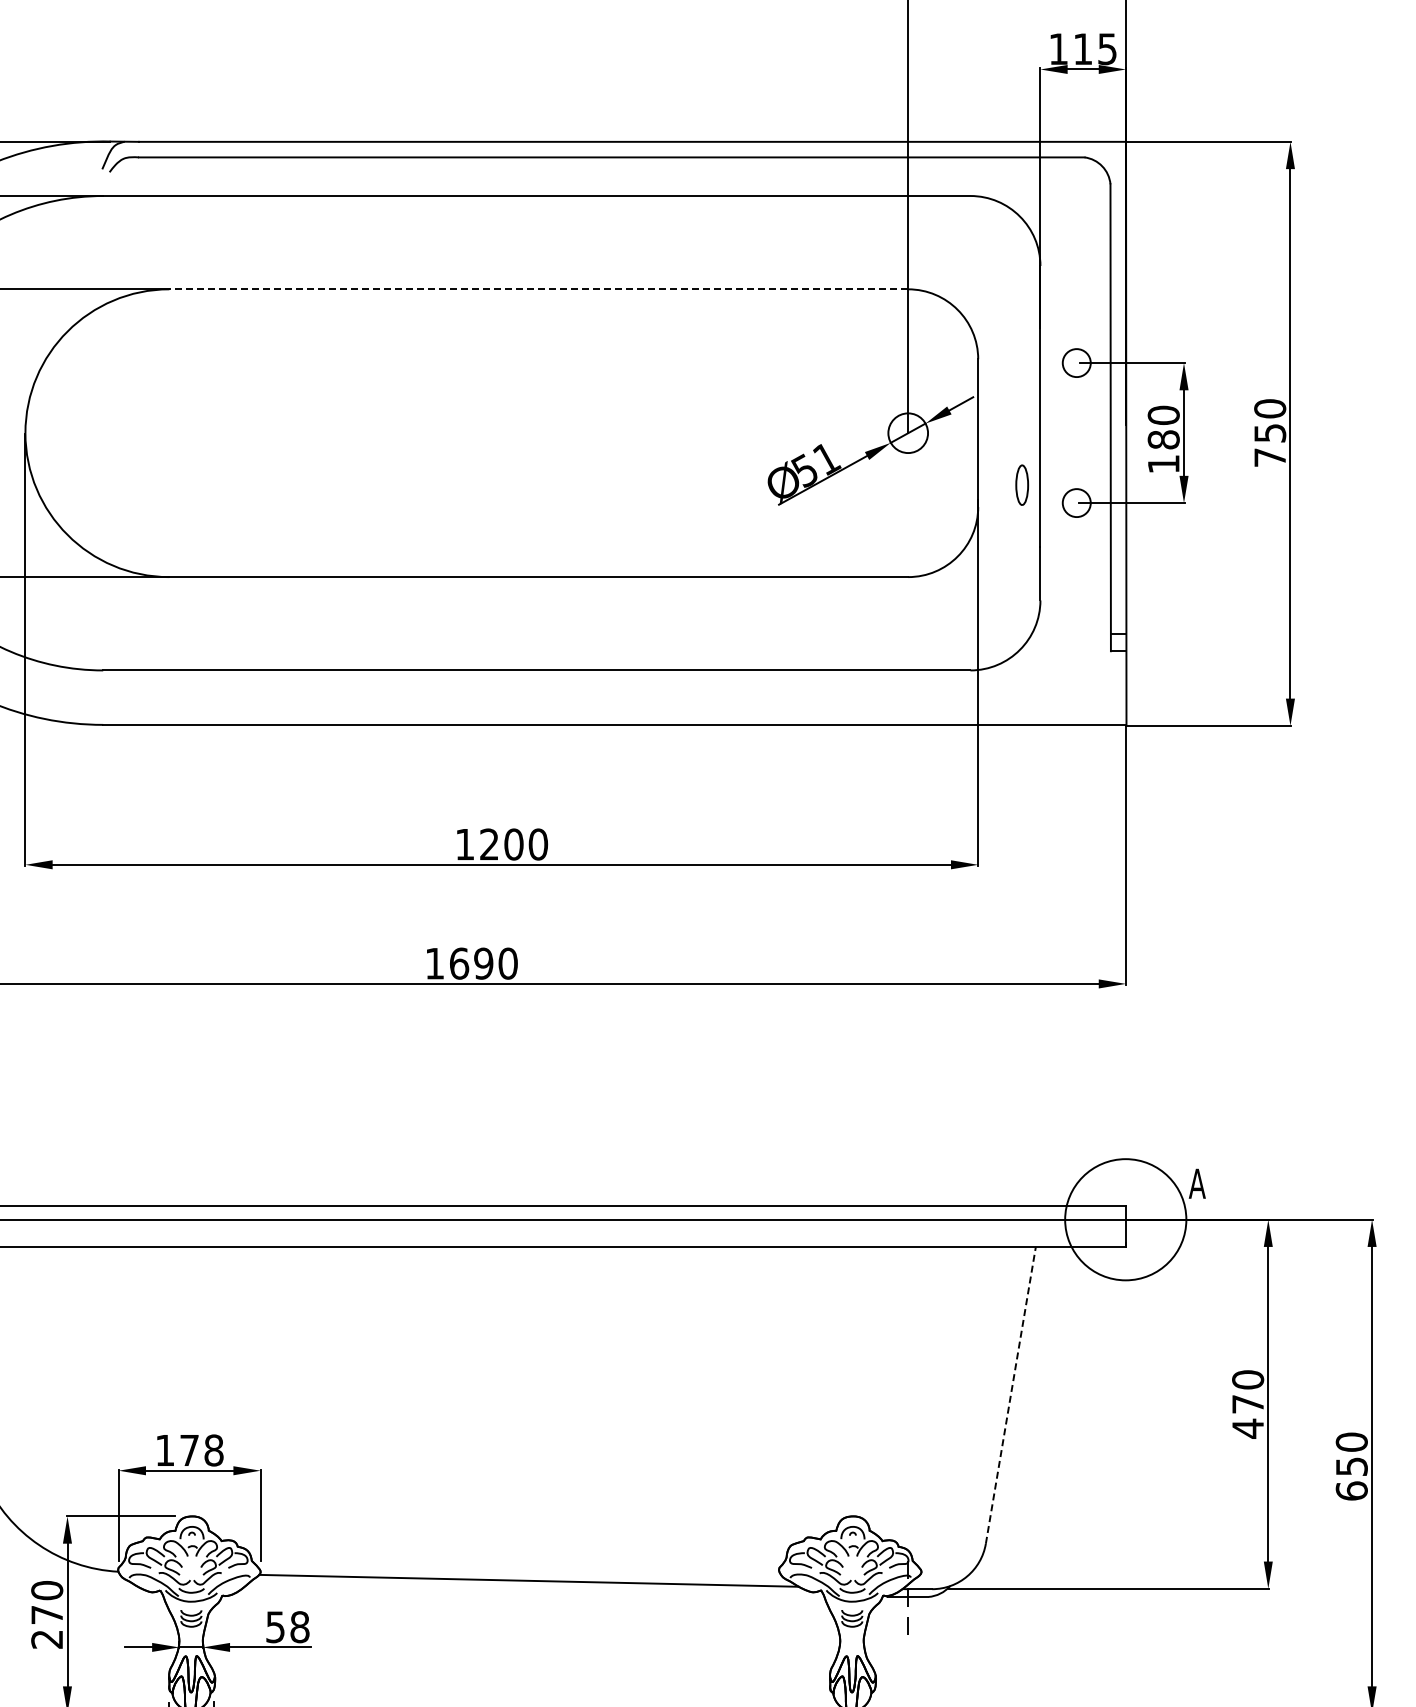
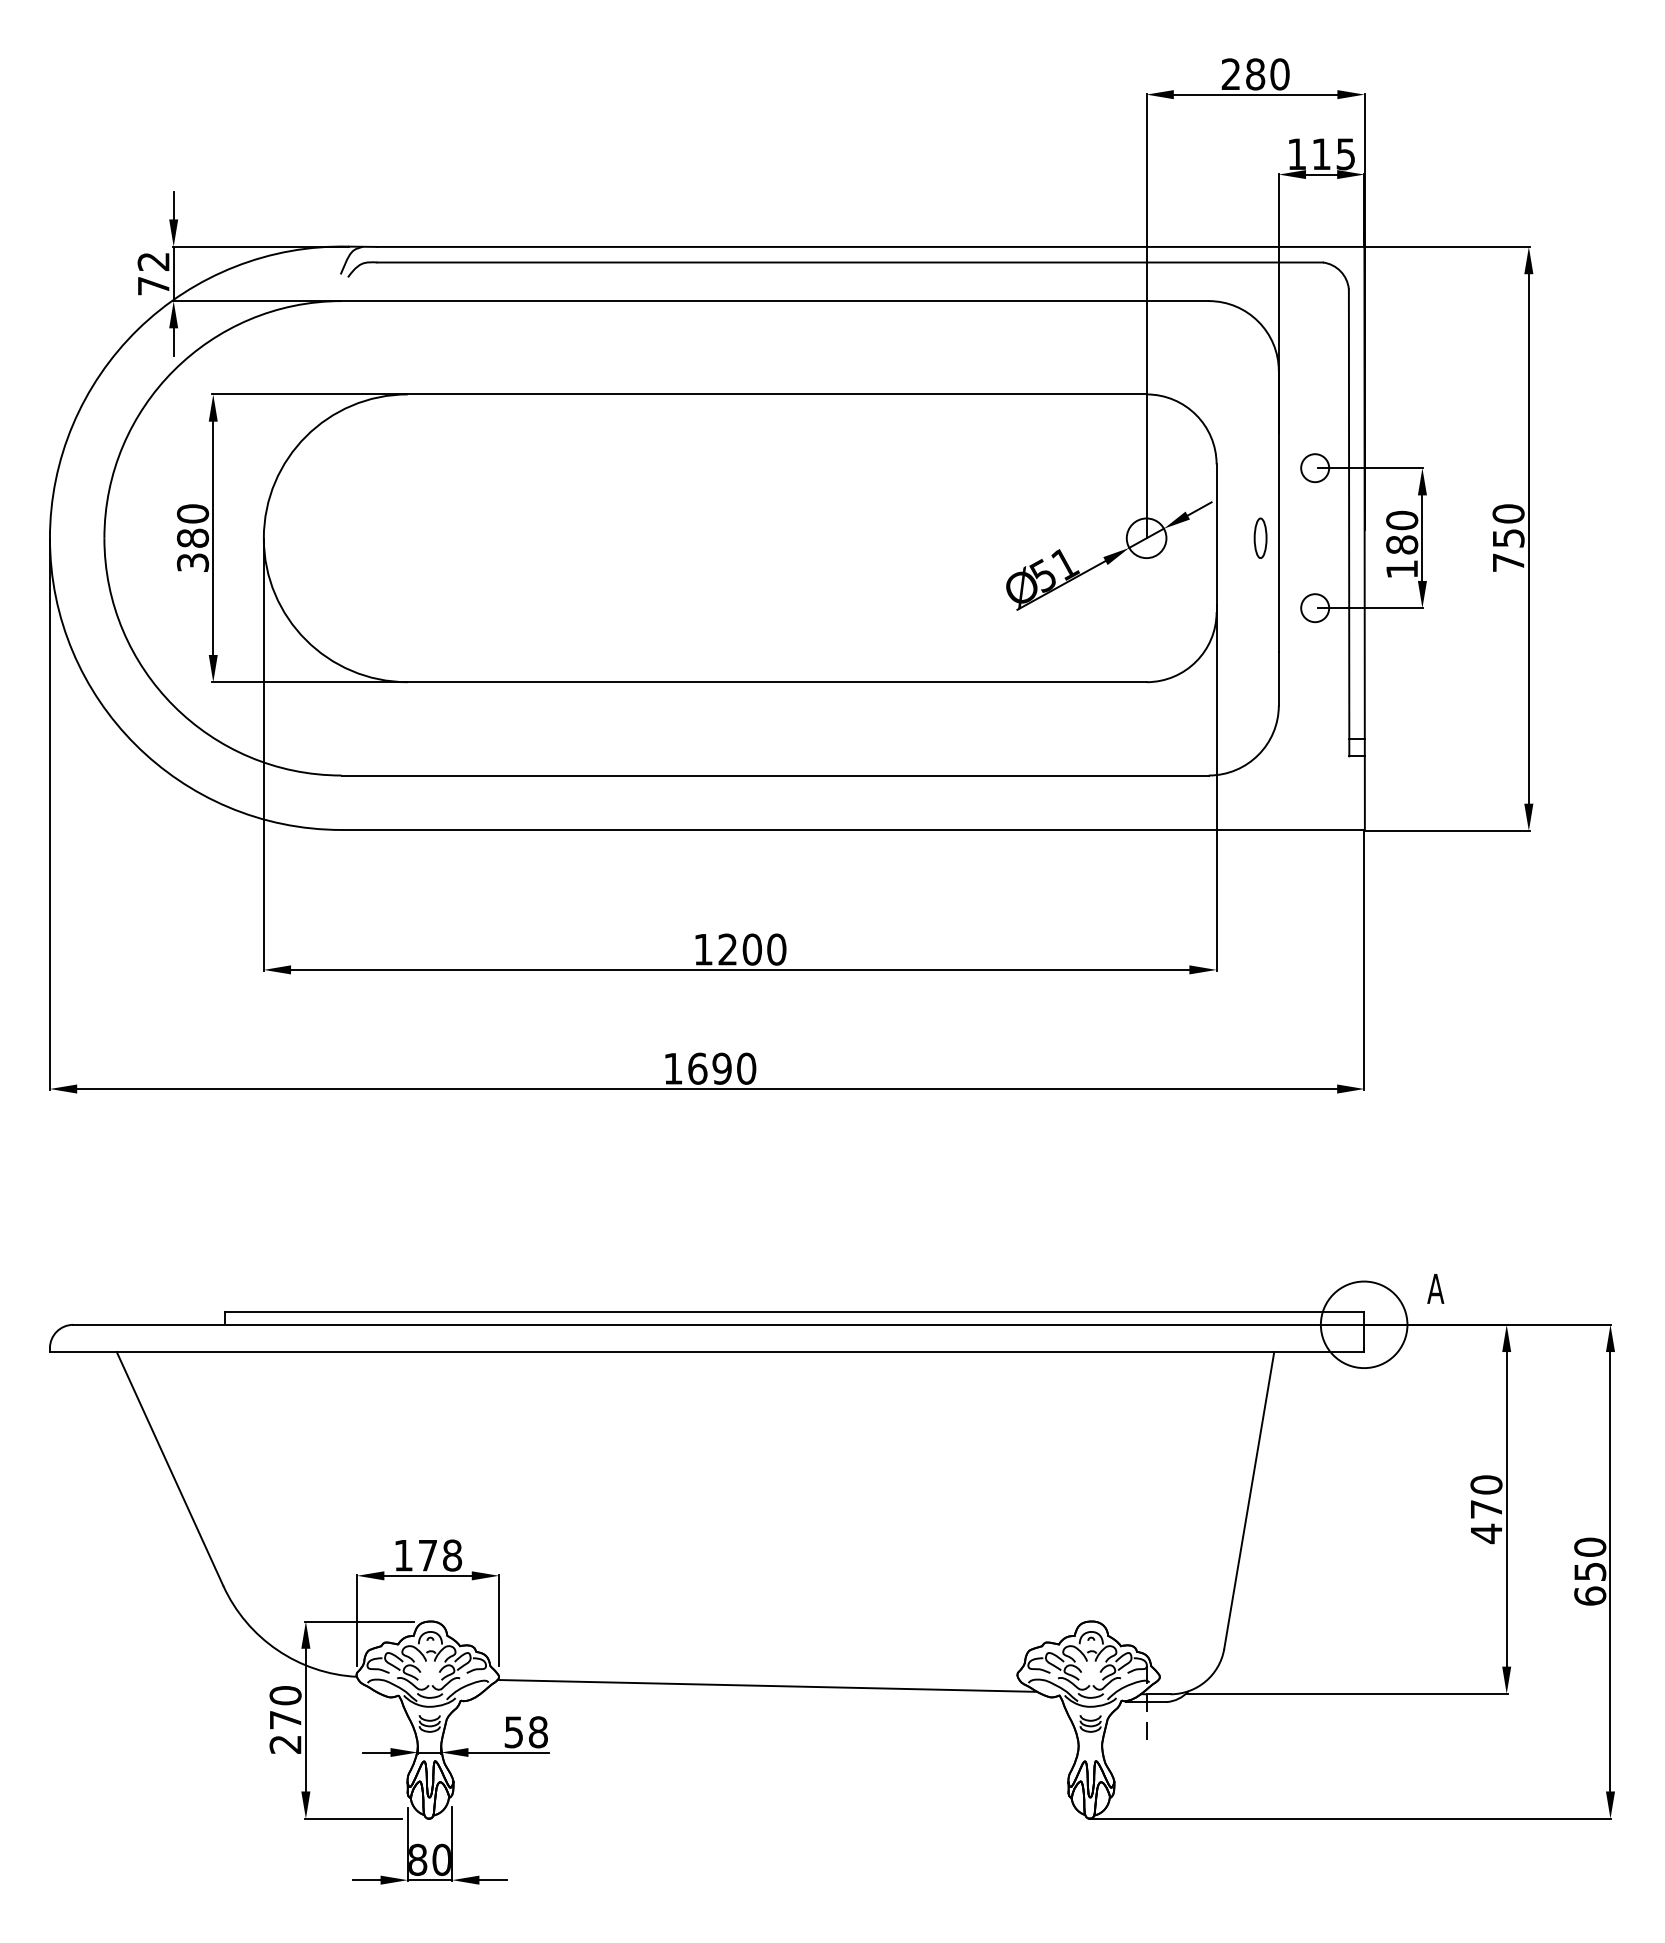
line: (538, 289) -> (776, 394), dashed -> solid
part: (1022, 484) -> (1260, 537), moved
circle: (1125, 1219) -> (1363, 1324), size x0.71
line: (1011, 1394) -> (1249, 1499), dashed -> solid

